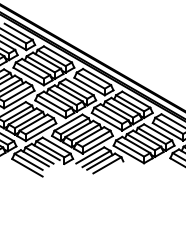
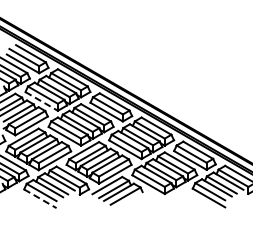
line: (28, 76) -> (41, 101), solid -> dashed
line: (27, 167) -> (40, 198), solid -> dashed

